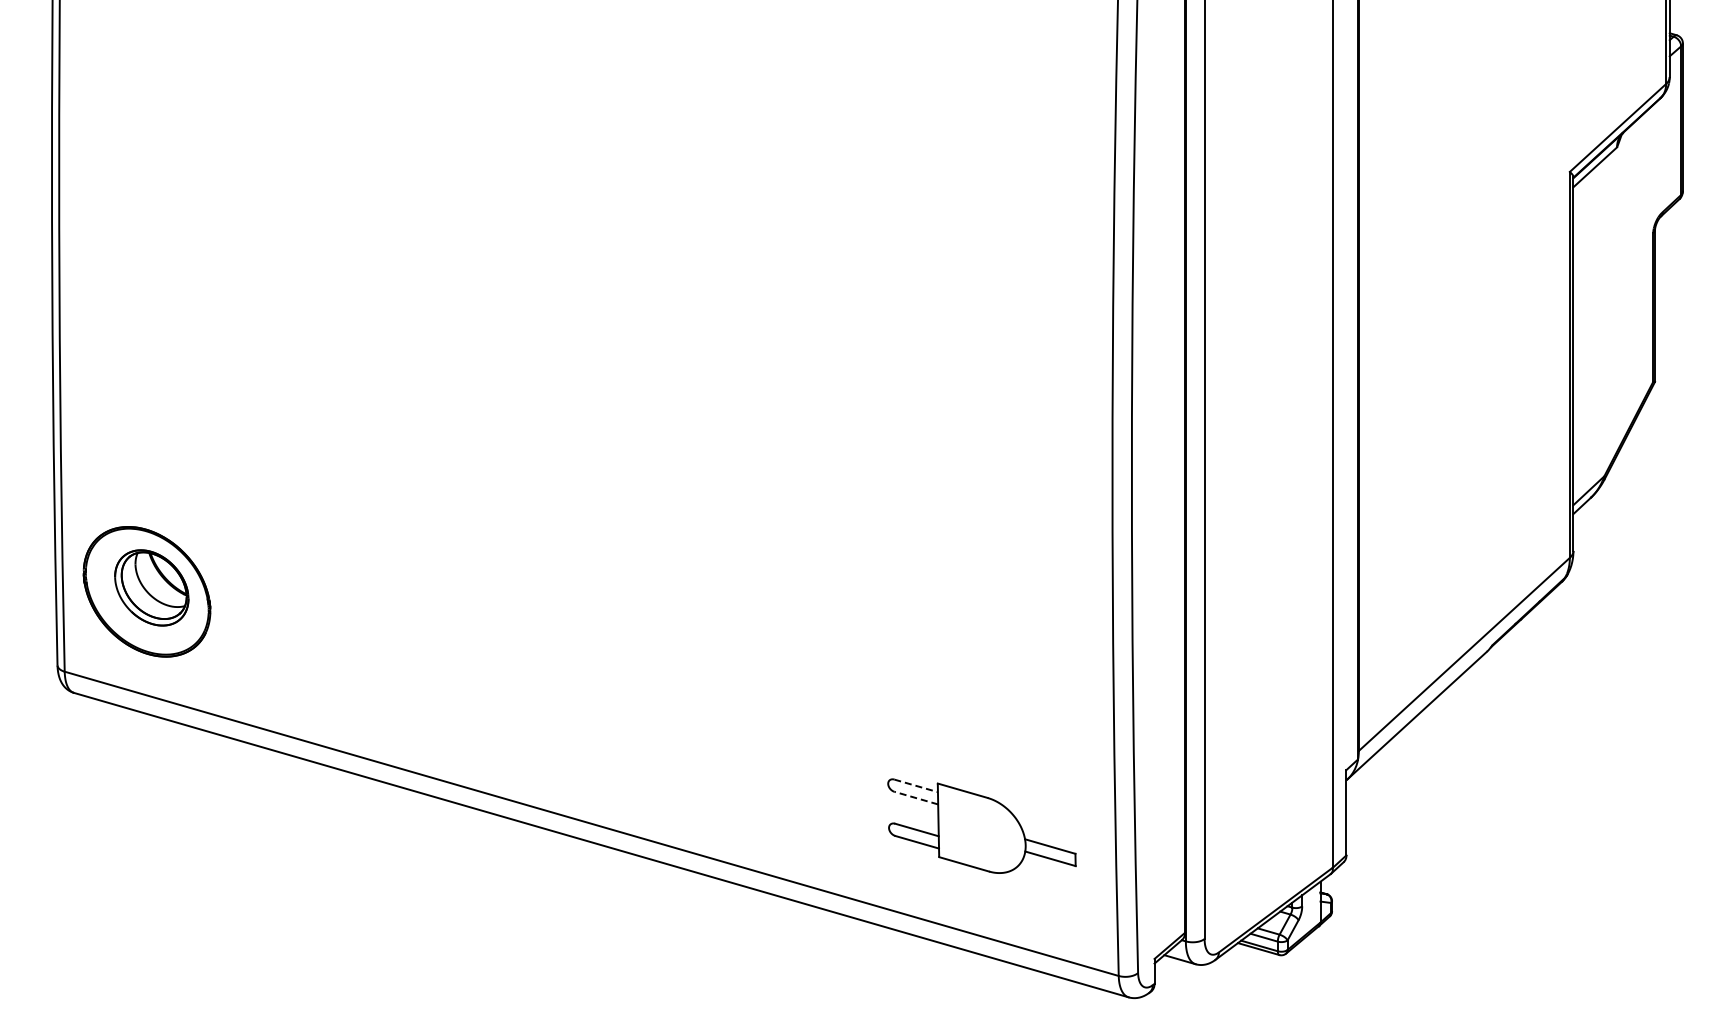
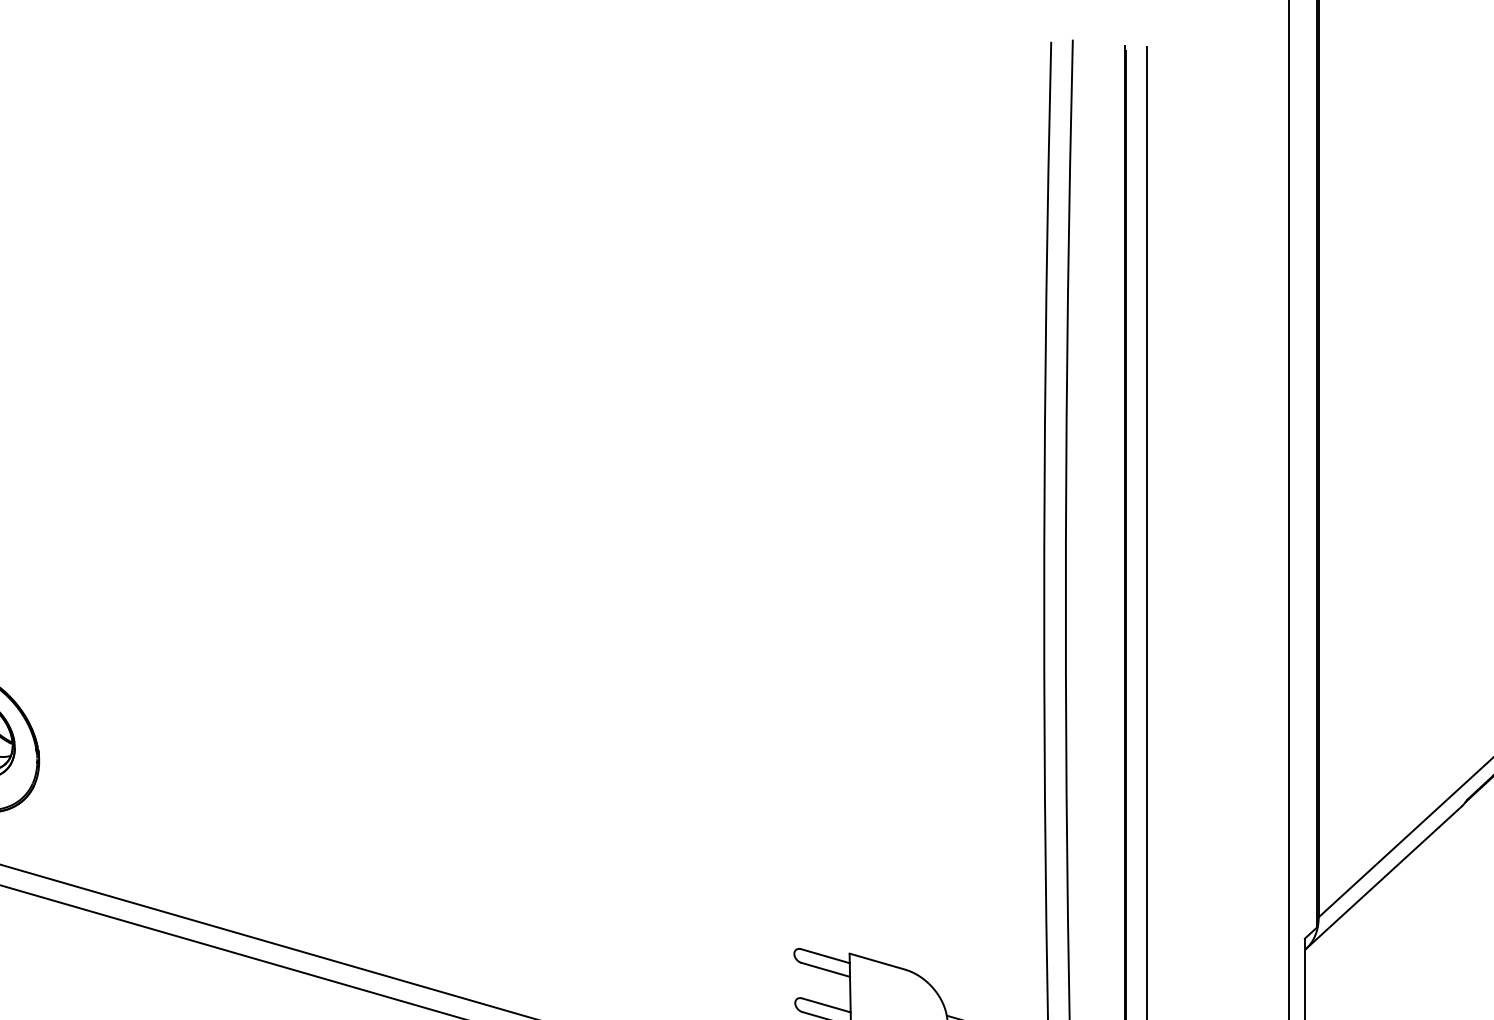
line: (916, 785) -> (825, 955), dashed -> solid
line: (916, 798) -> (825, 970), dashed -> solid

